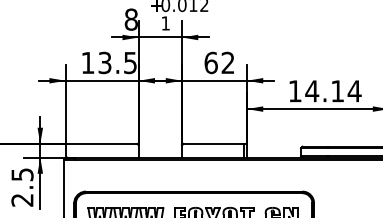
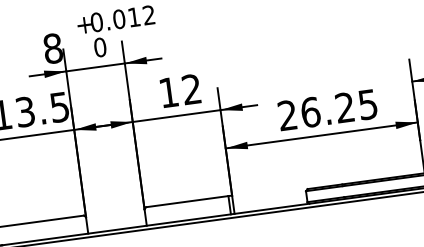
text: (165, 23) -> (99, 47), 1 -> 0
text: (210, 62) -> (167, 92), 62 -> 12
text: (324, 91) -> (327, 110), 14.14 -> 26.25

